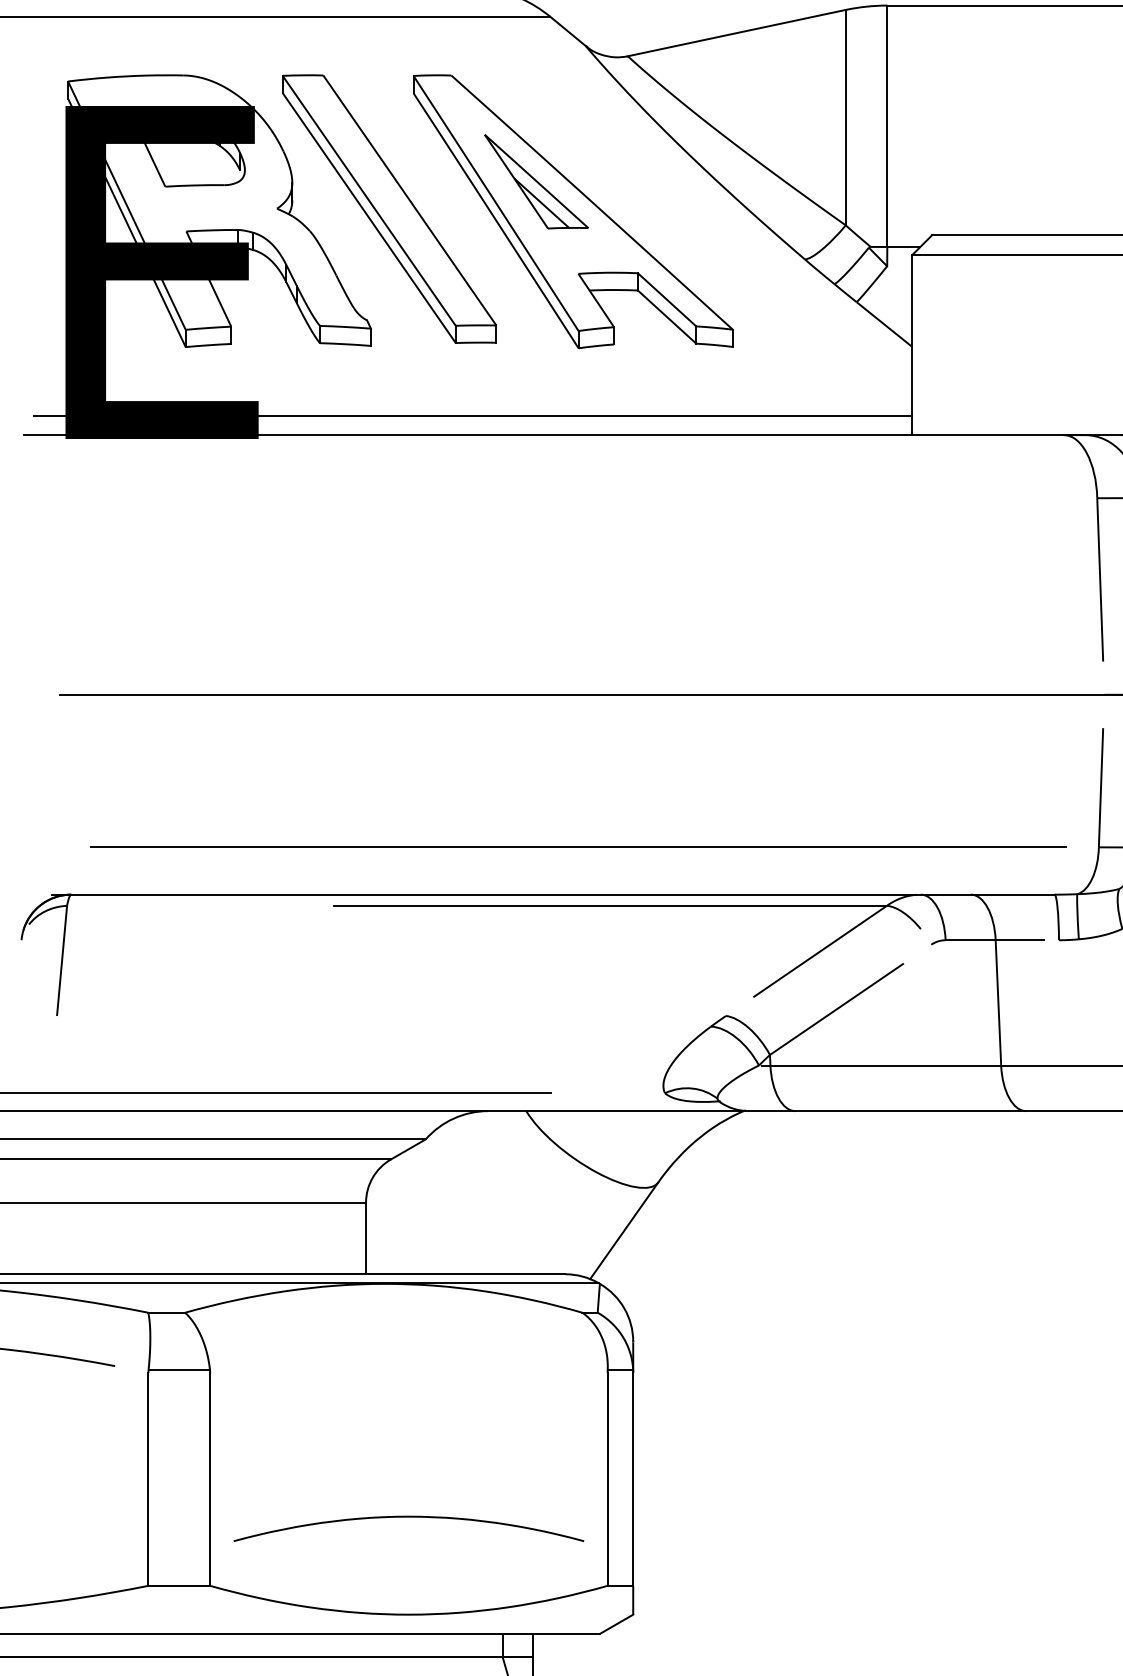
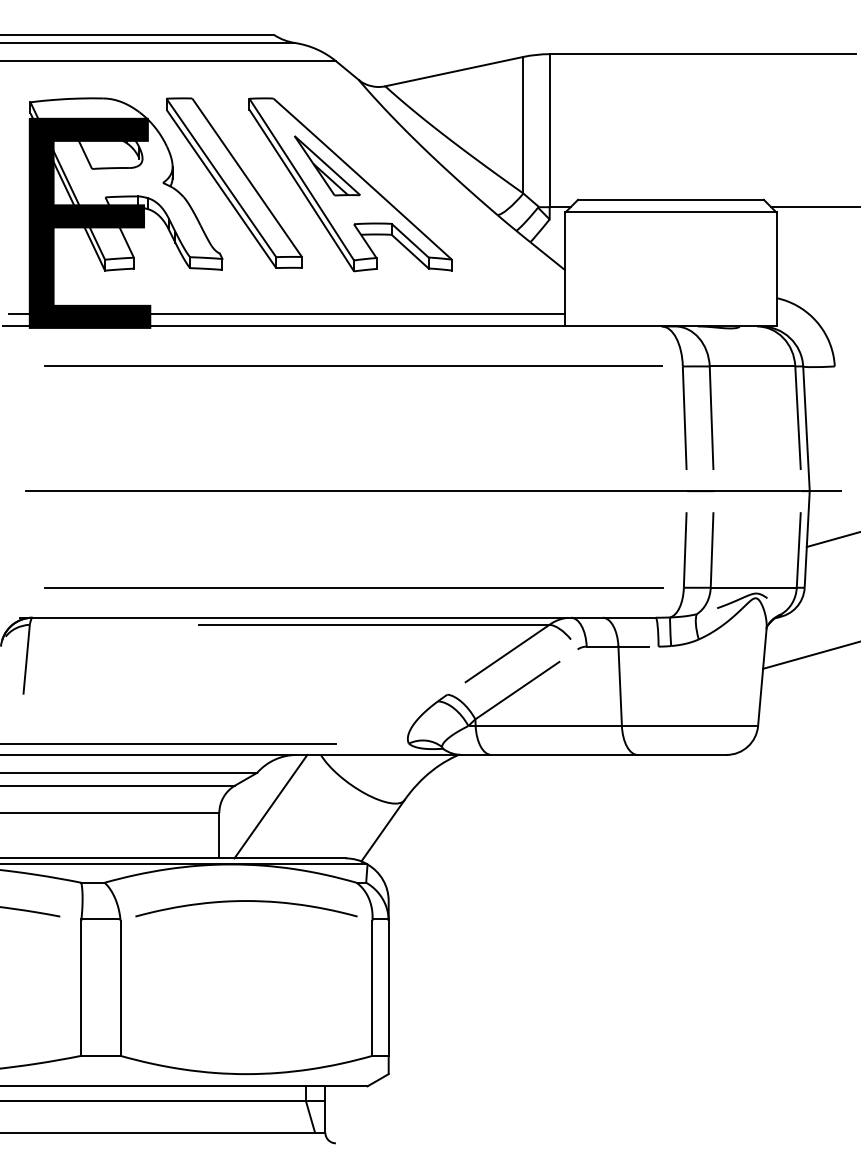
line: (576, 498) -> (352, 366), added
line: (446, 1192) -> (270, 806), added
curve: (408, 1517) -> (246, 901), moved

